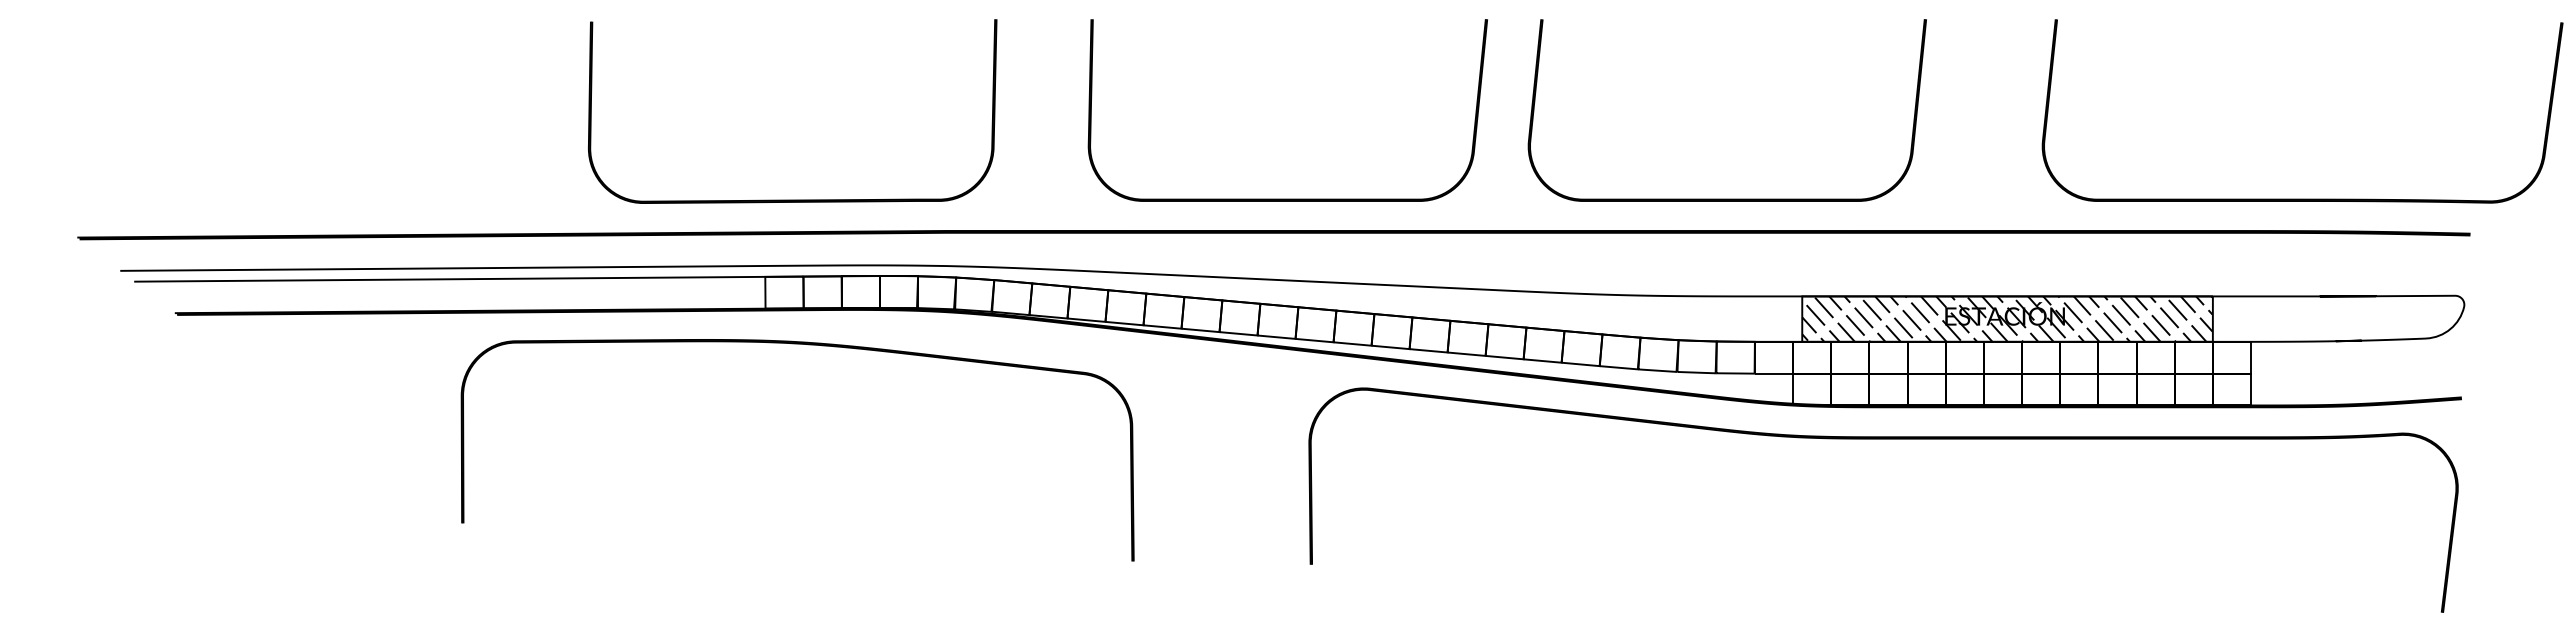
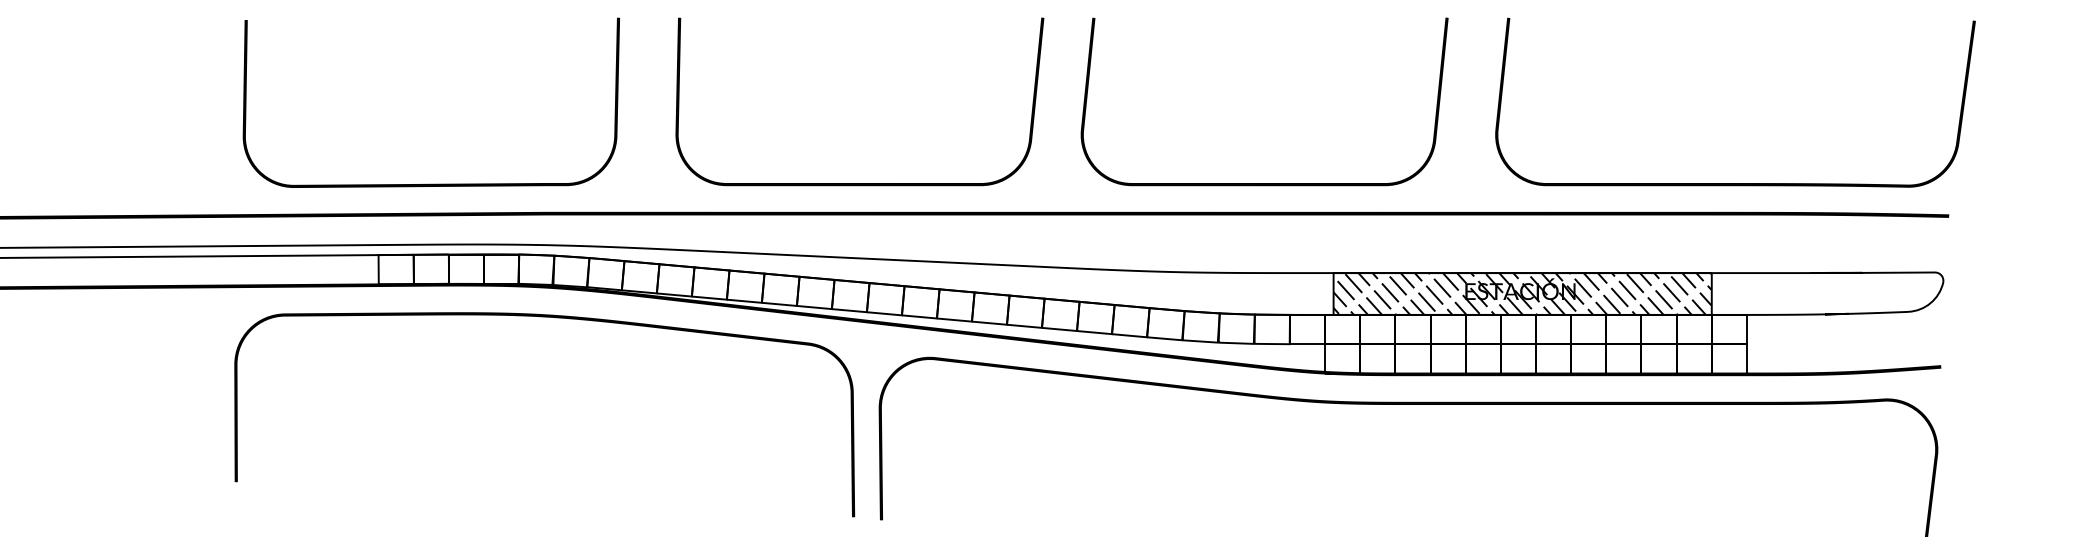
part: (2302, 198) -> (1735, 182), moved
part: (792, 199) -> (431, 183), moved
part: (808, 345) -> (554, 318), moved

